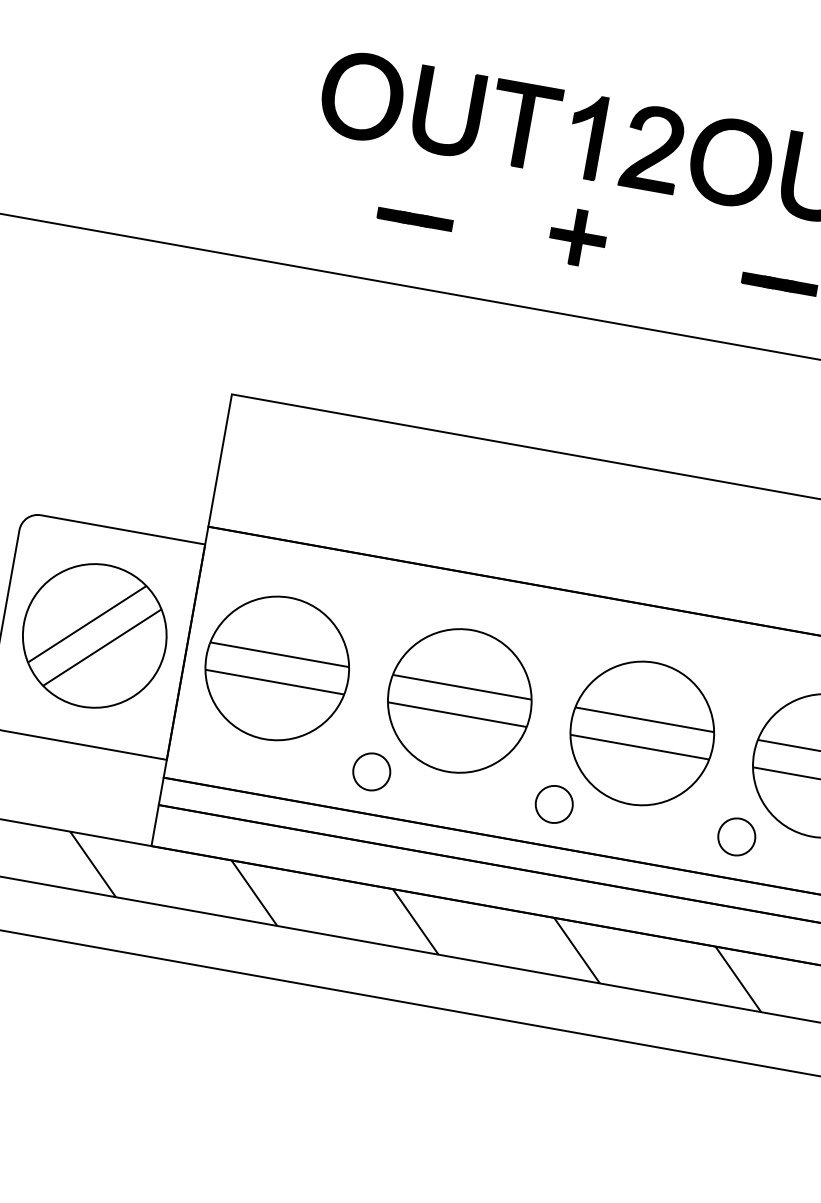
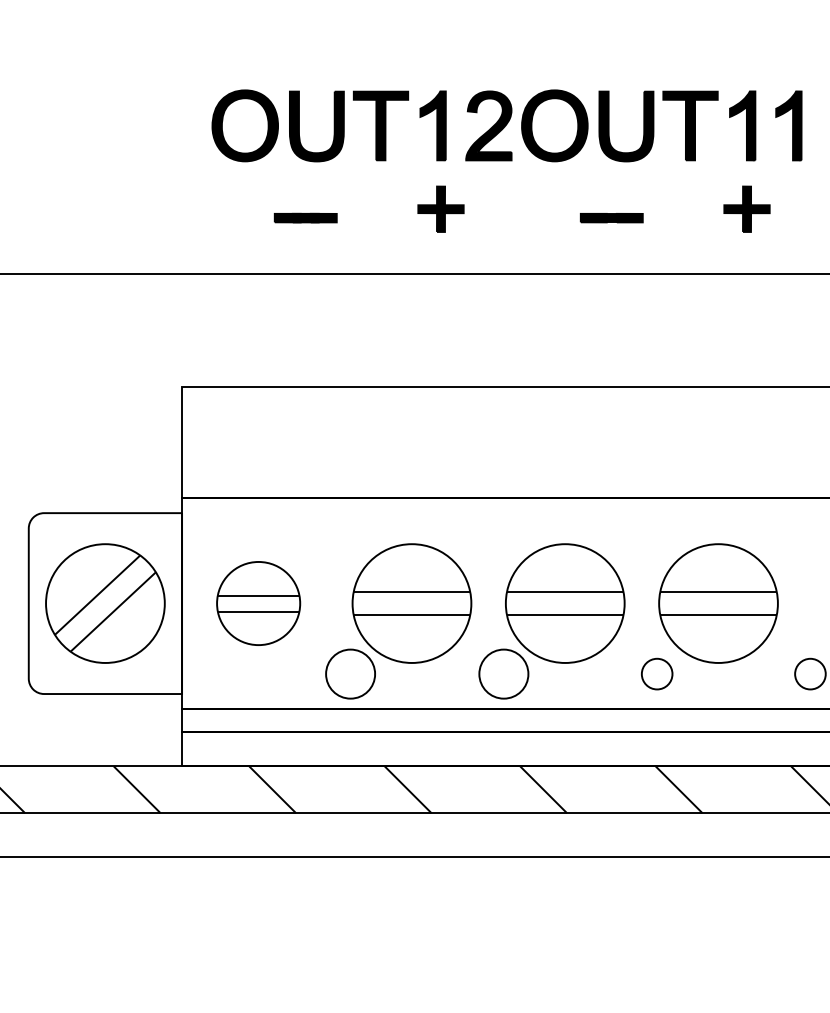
part: (277, 668) -> (258, 603), size x0.7
circle: (371, 771) -> (350, 673), size x1.6
circle: (553, 803) -> (503, 673), size x1.6

